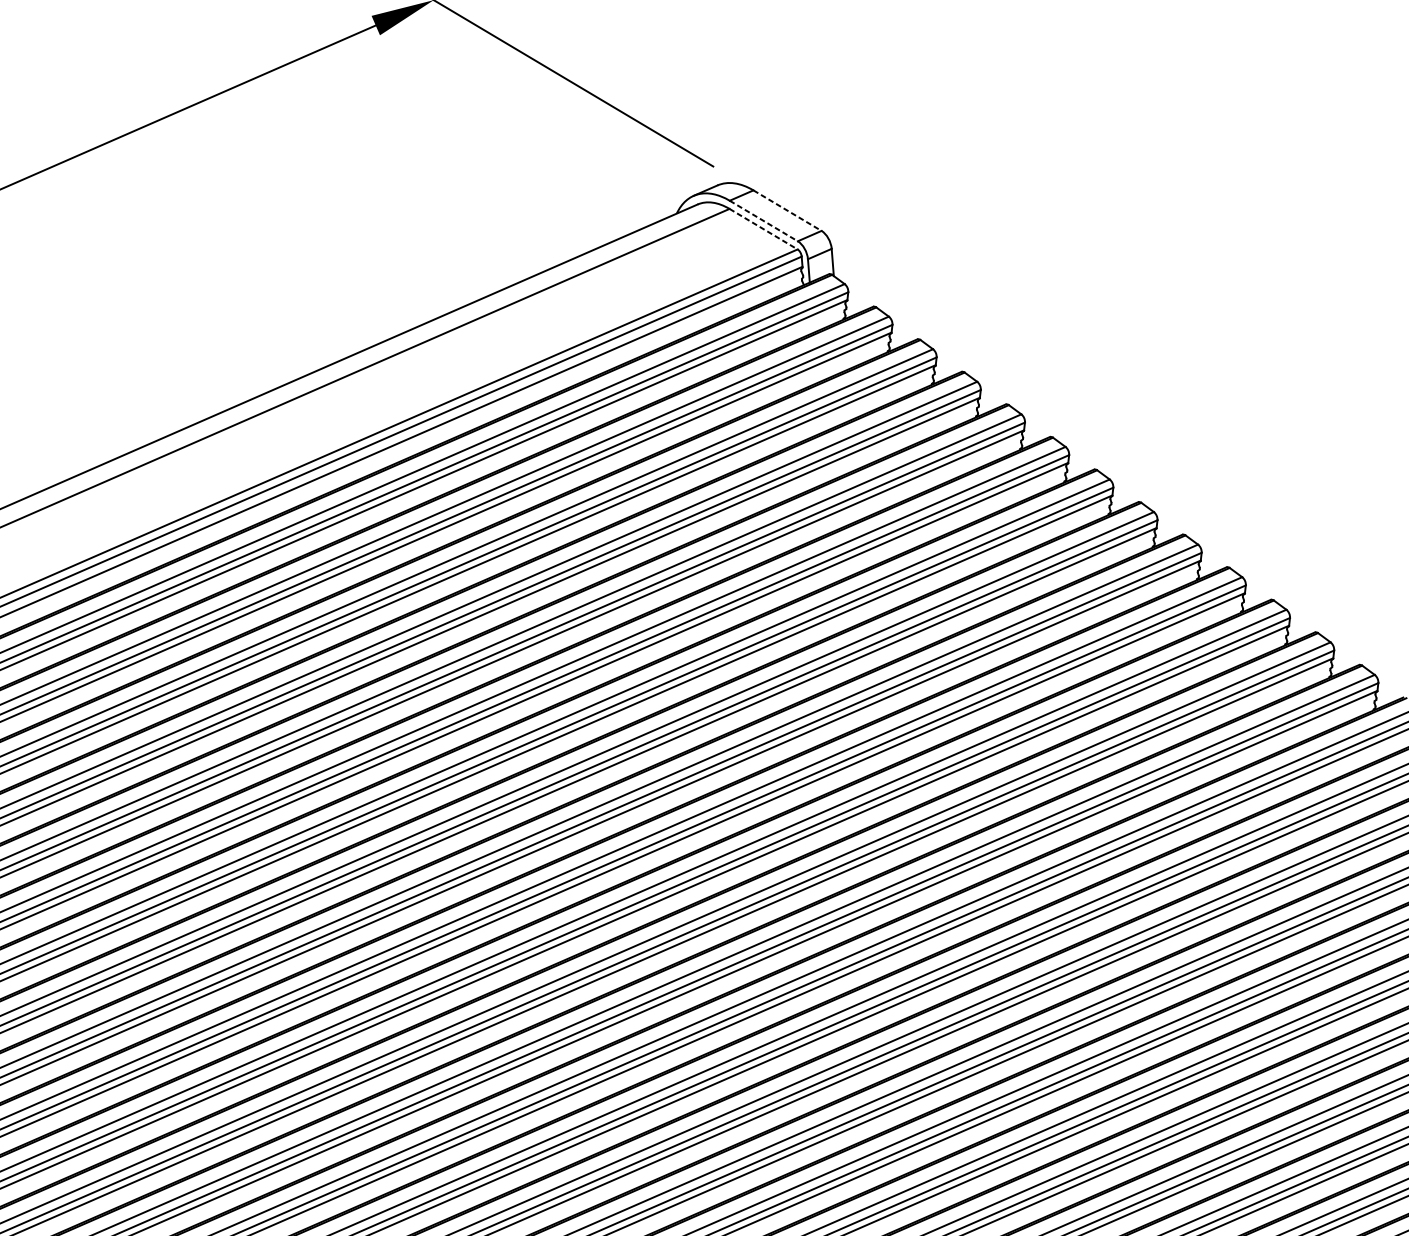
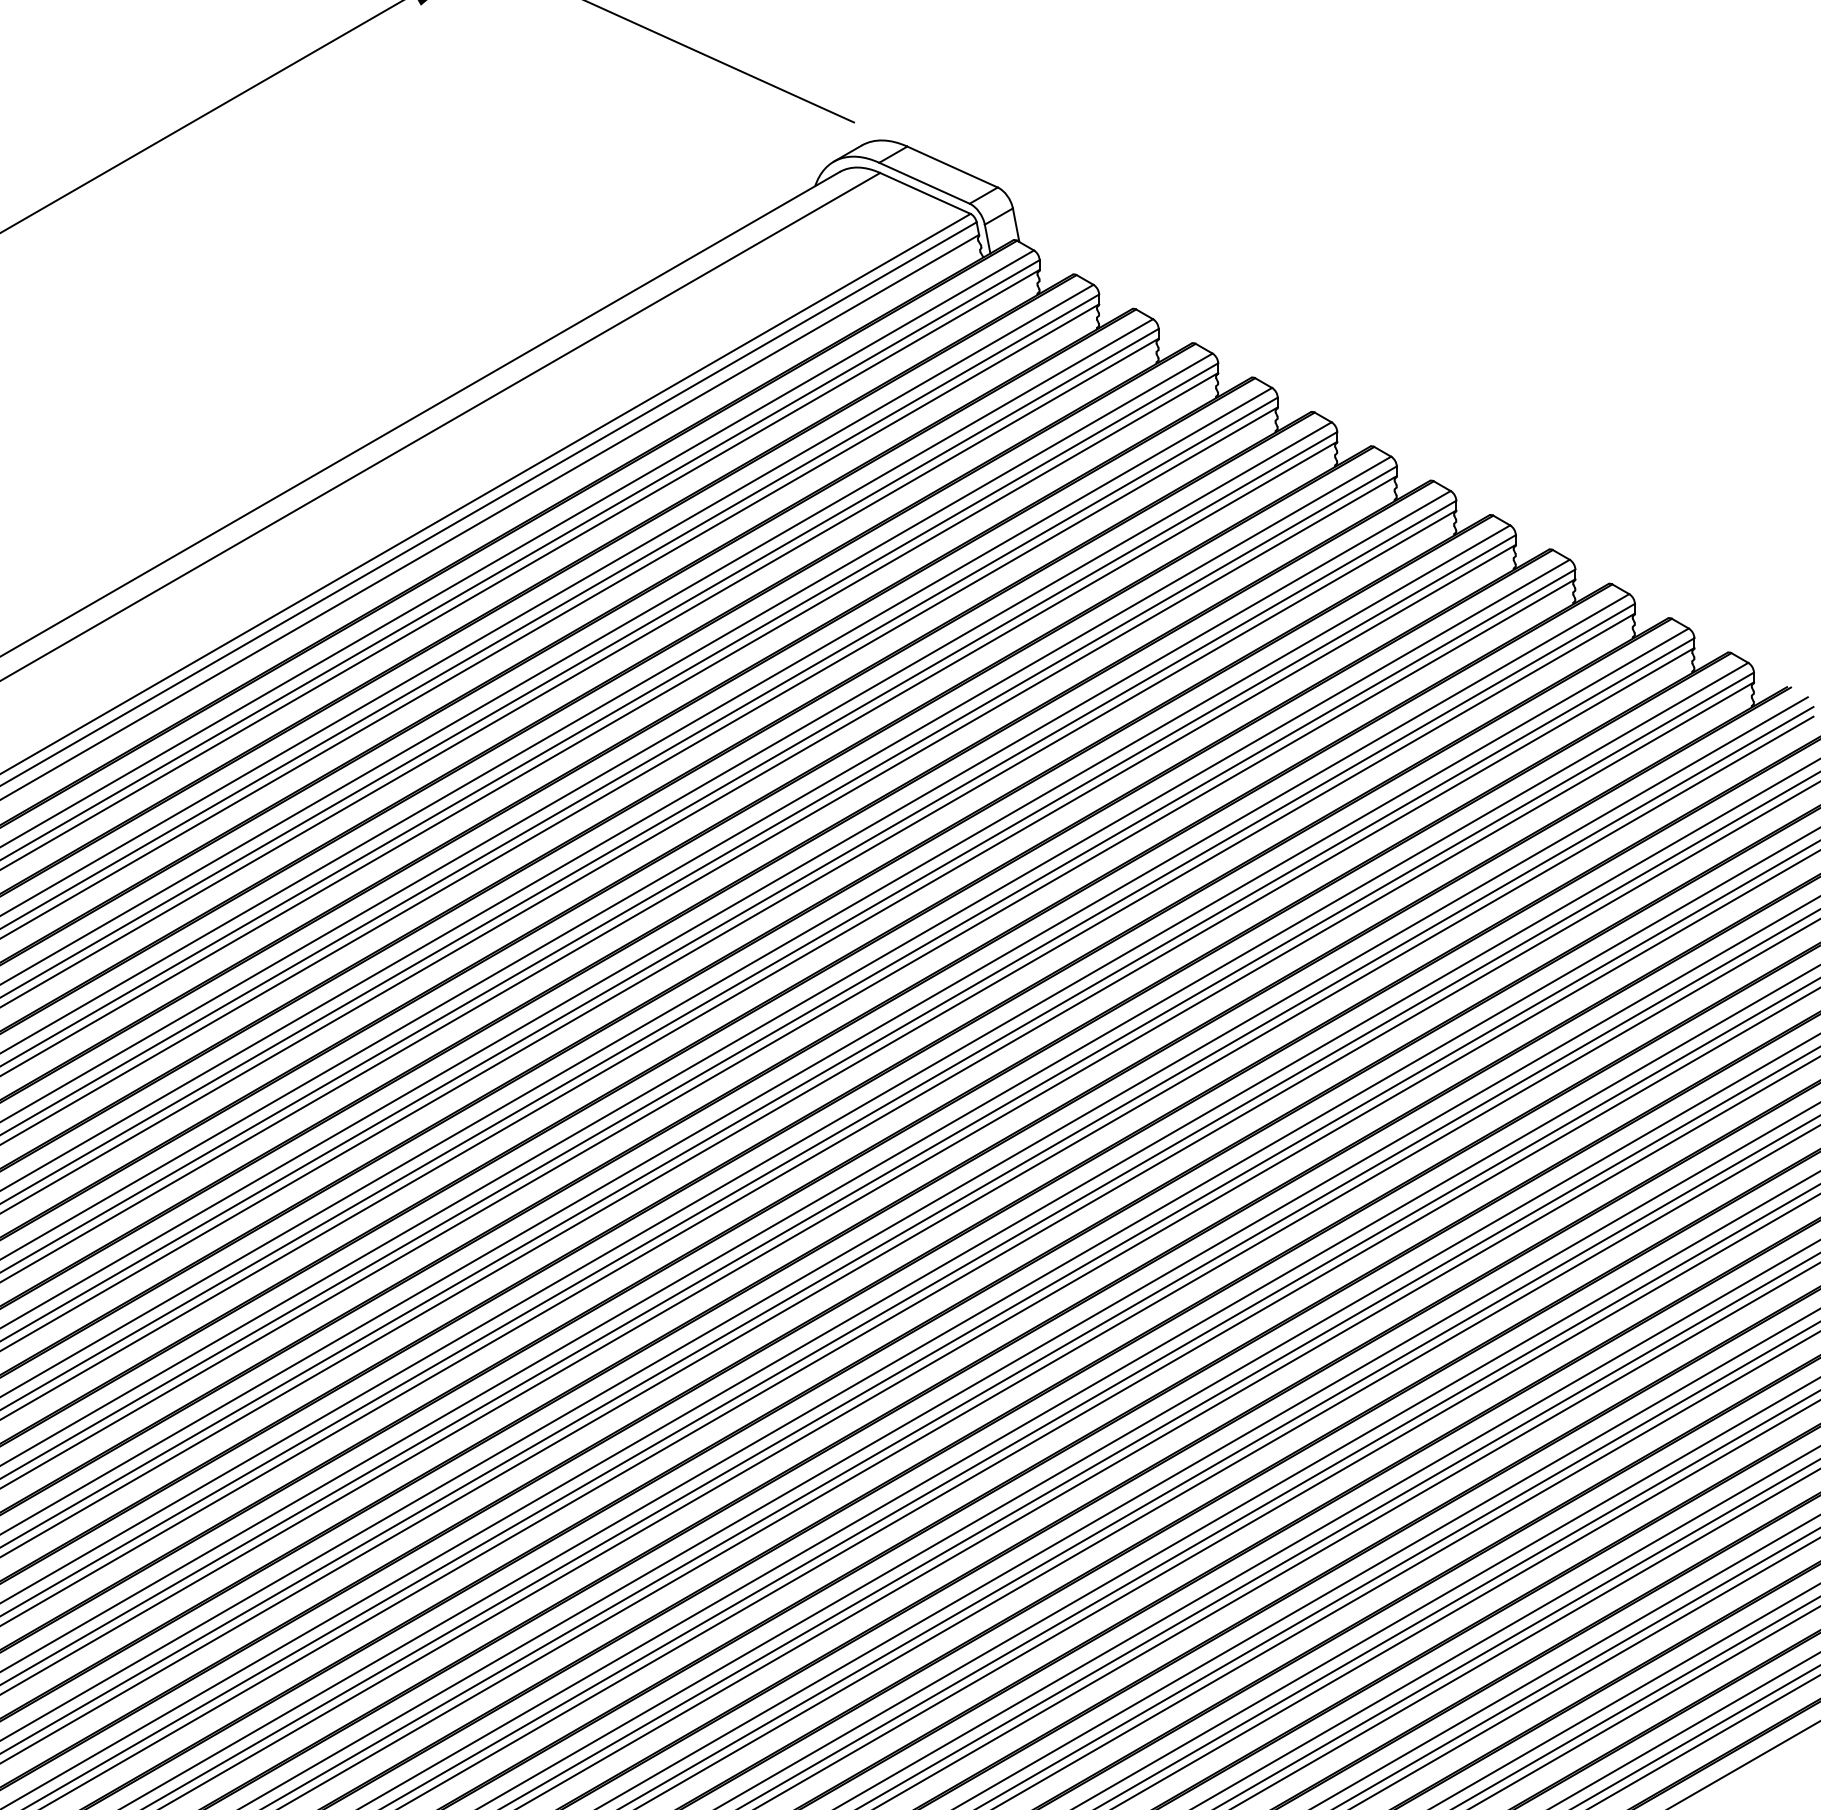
line: (787, 211) -> (952, 167), dashed -> solid
line: (763, 221) -> (924, 183), dashed -> solid
line: (763, 229) -> (925, 193), dashed -> solid

